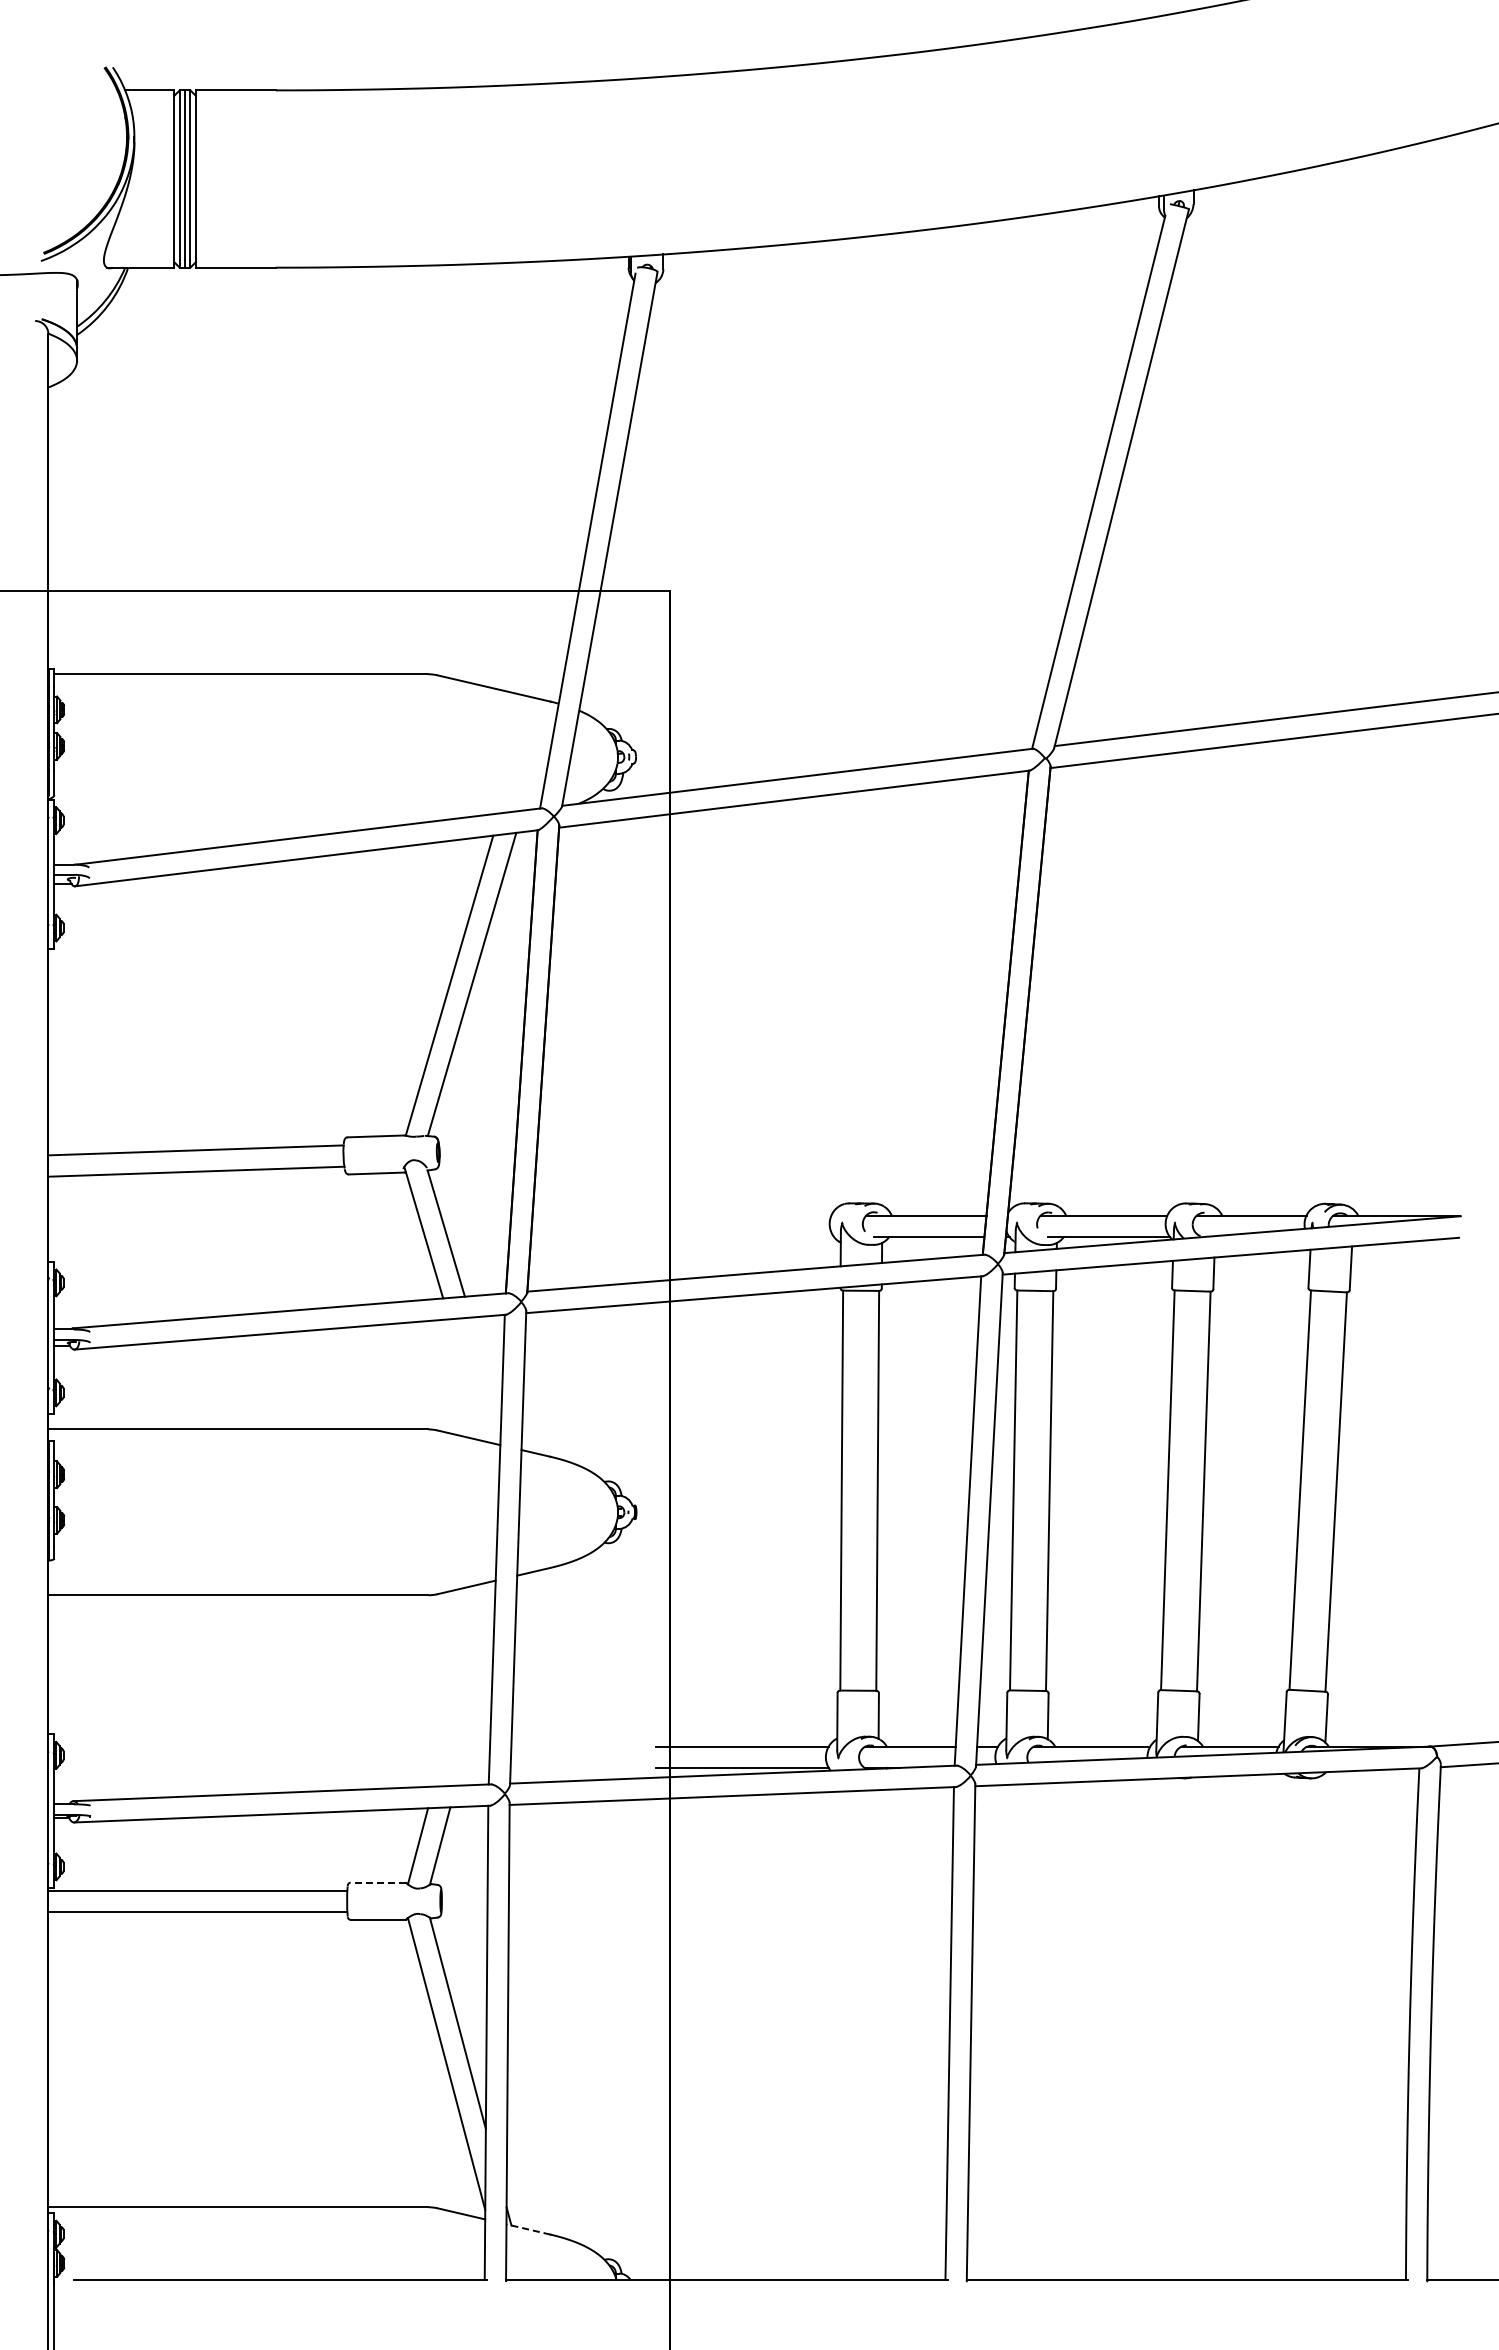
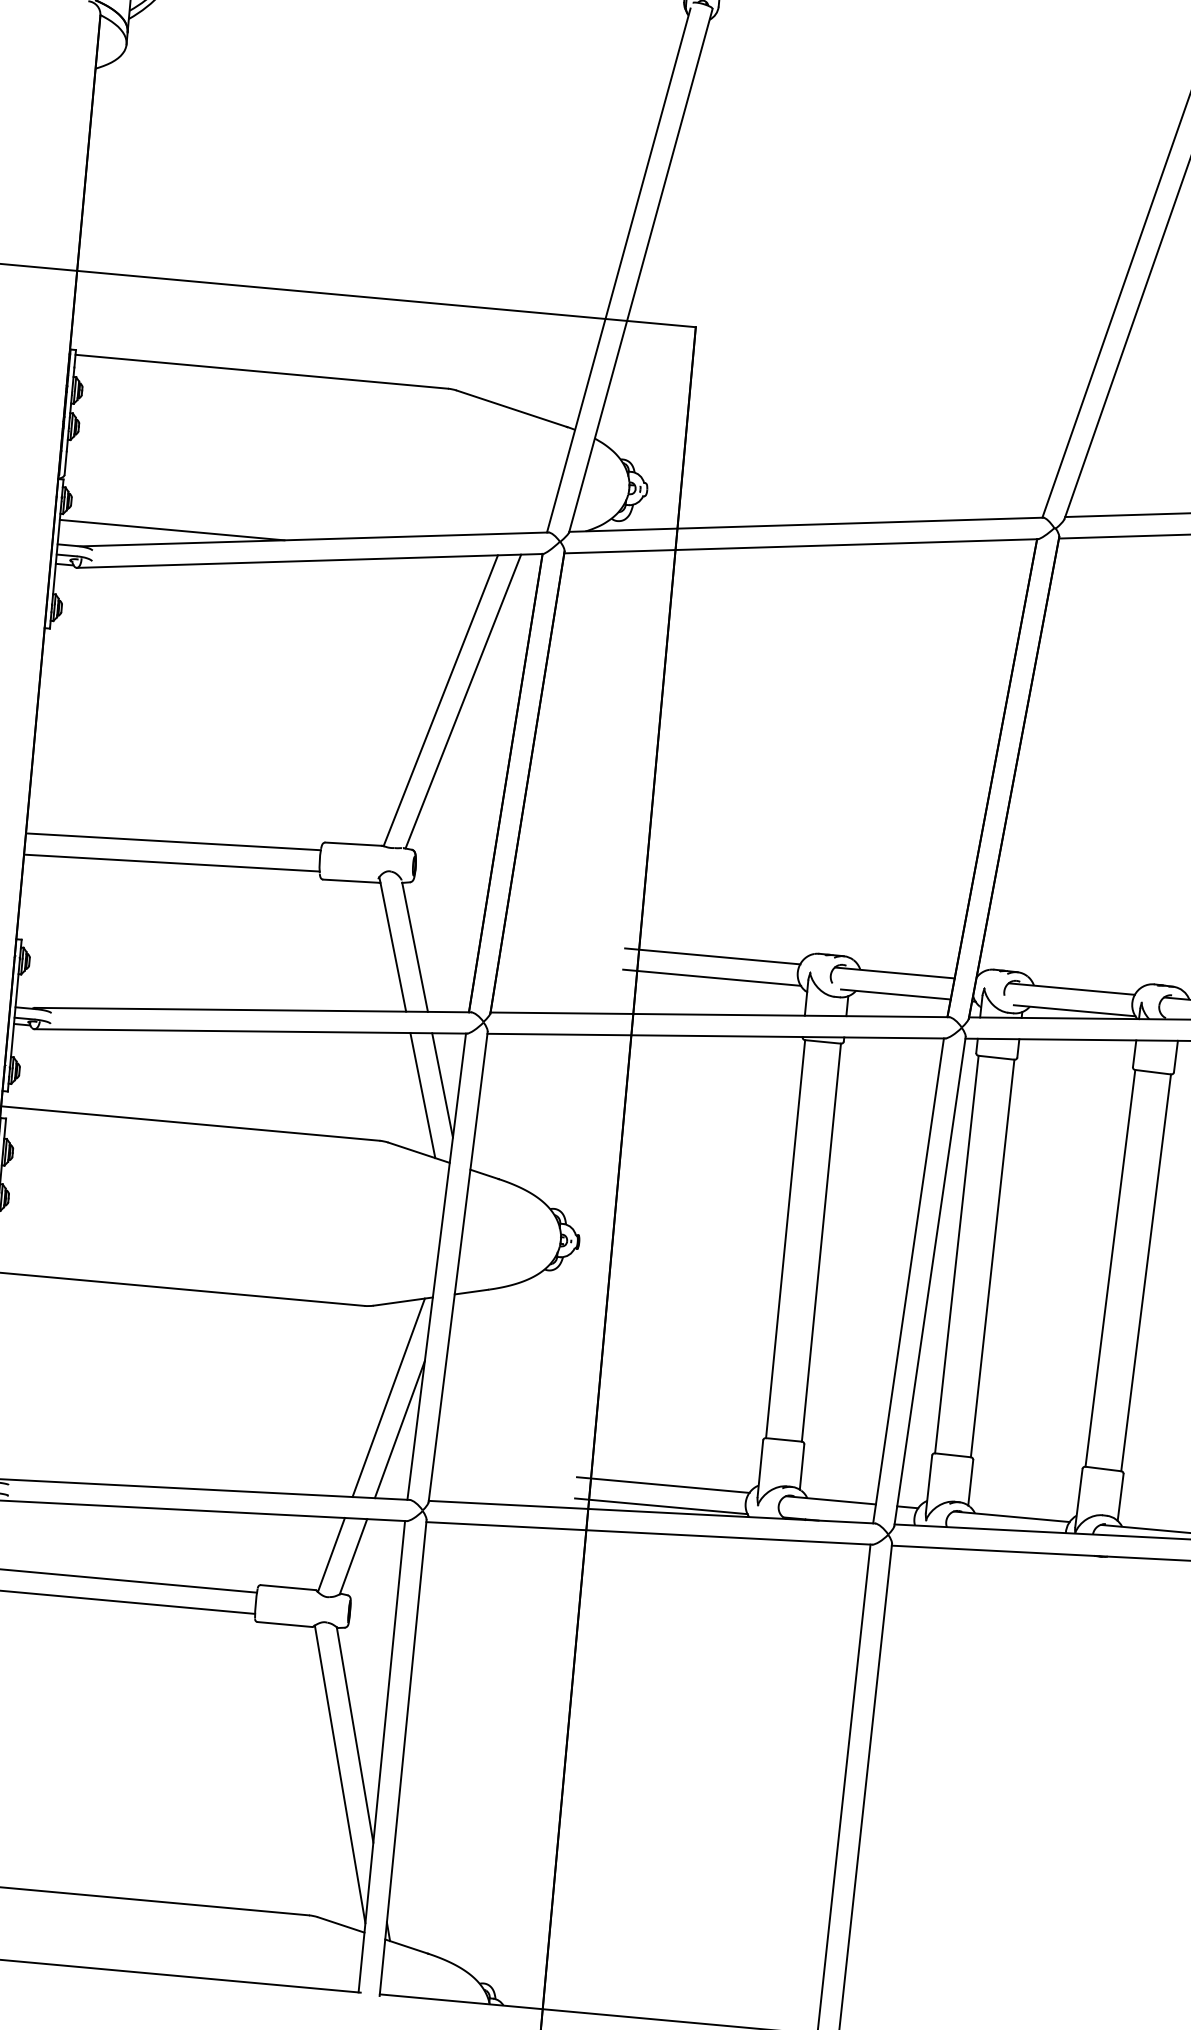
line: (166, 840) -> (172, 530), added
line: (743, 1215) -> (712, 956), added
line: (744, 1236) -> (711, 977), added
line: (486, 1368) -> (442, 1085), added
line: (467, 1380) -> (422, 1095), added
line: (460, 1684) -> (388, 1397), added
line: (474, 1714) -> (399, 1428), added
line: (377, 1882) -> (287, 1587), dashed -> solid
line: (528, 2229) -> (406, 1946), dashed -> solid

